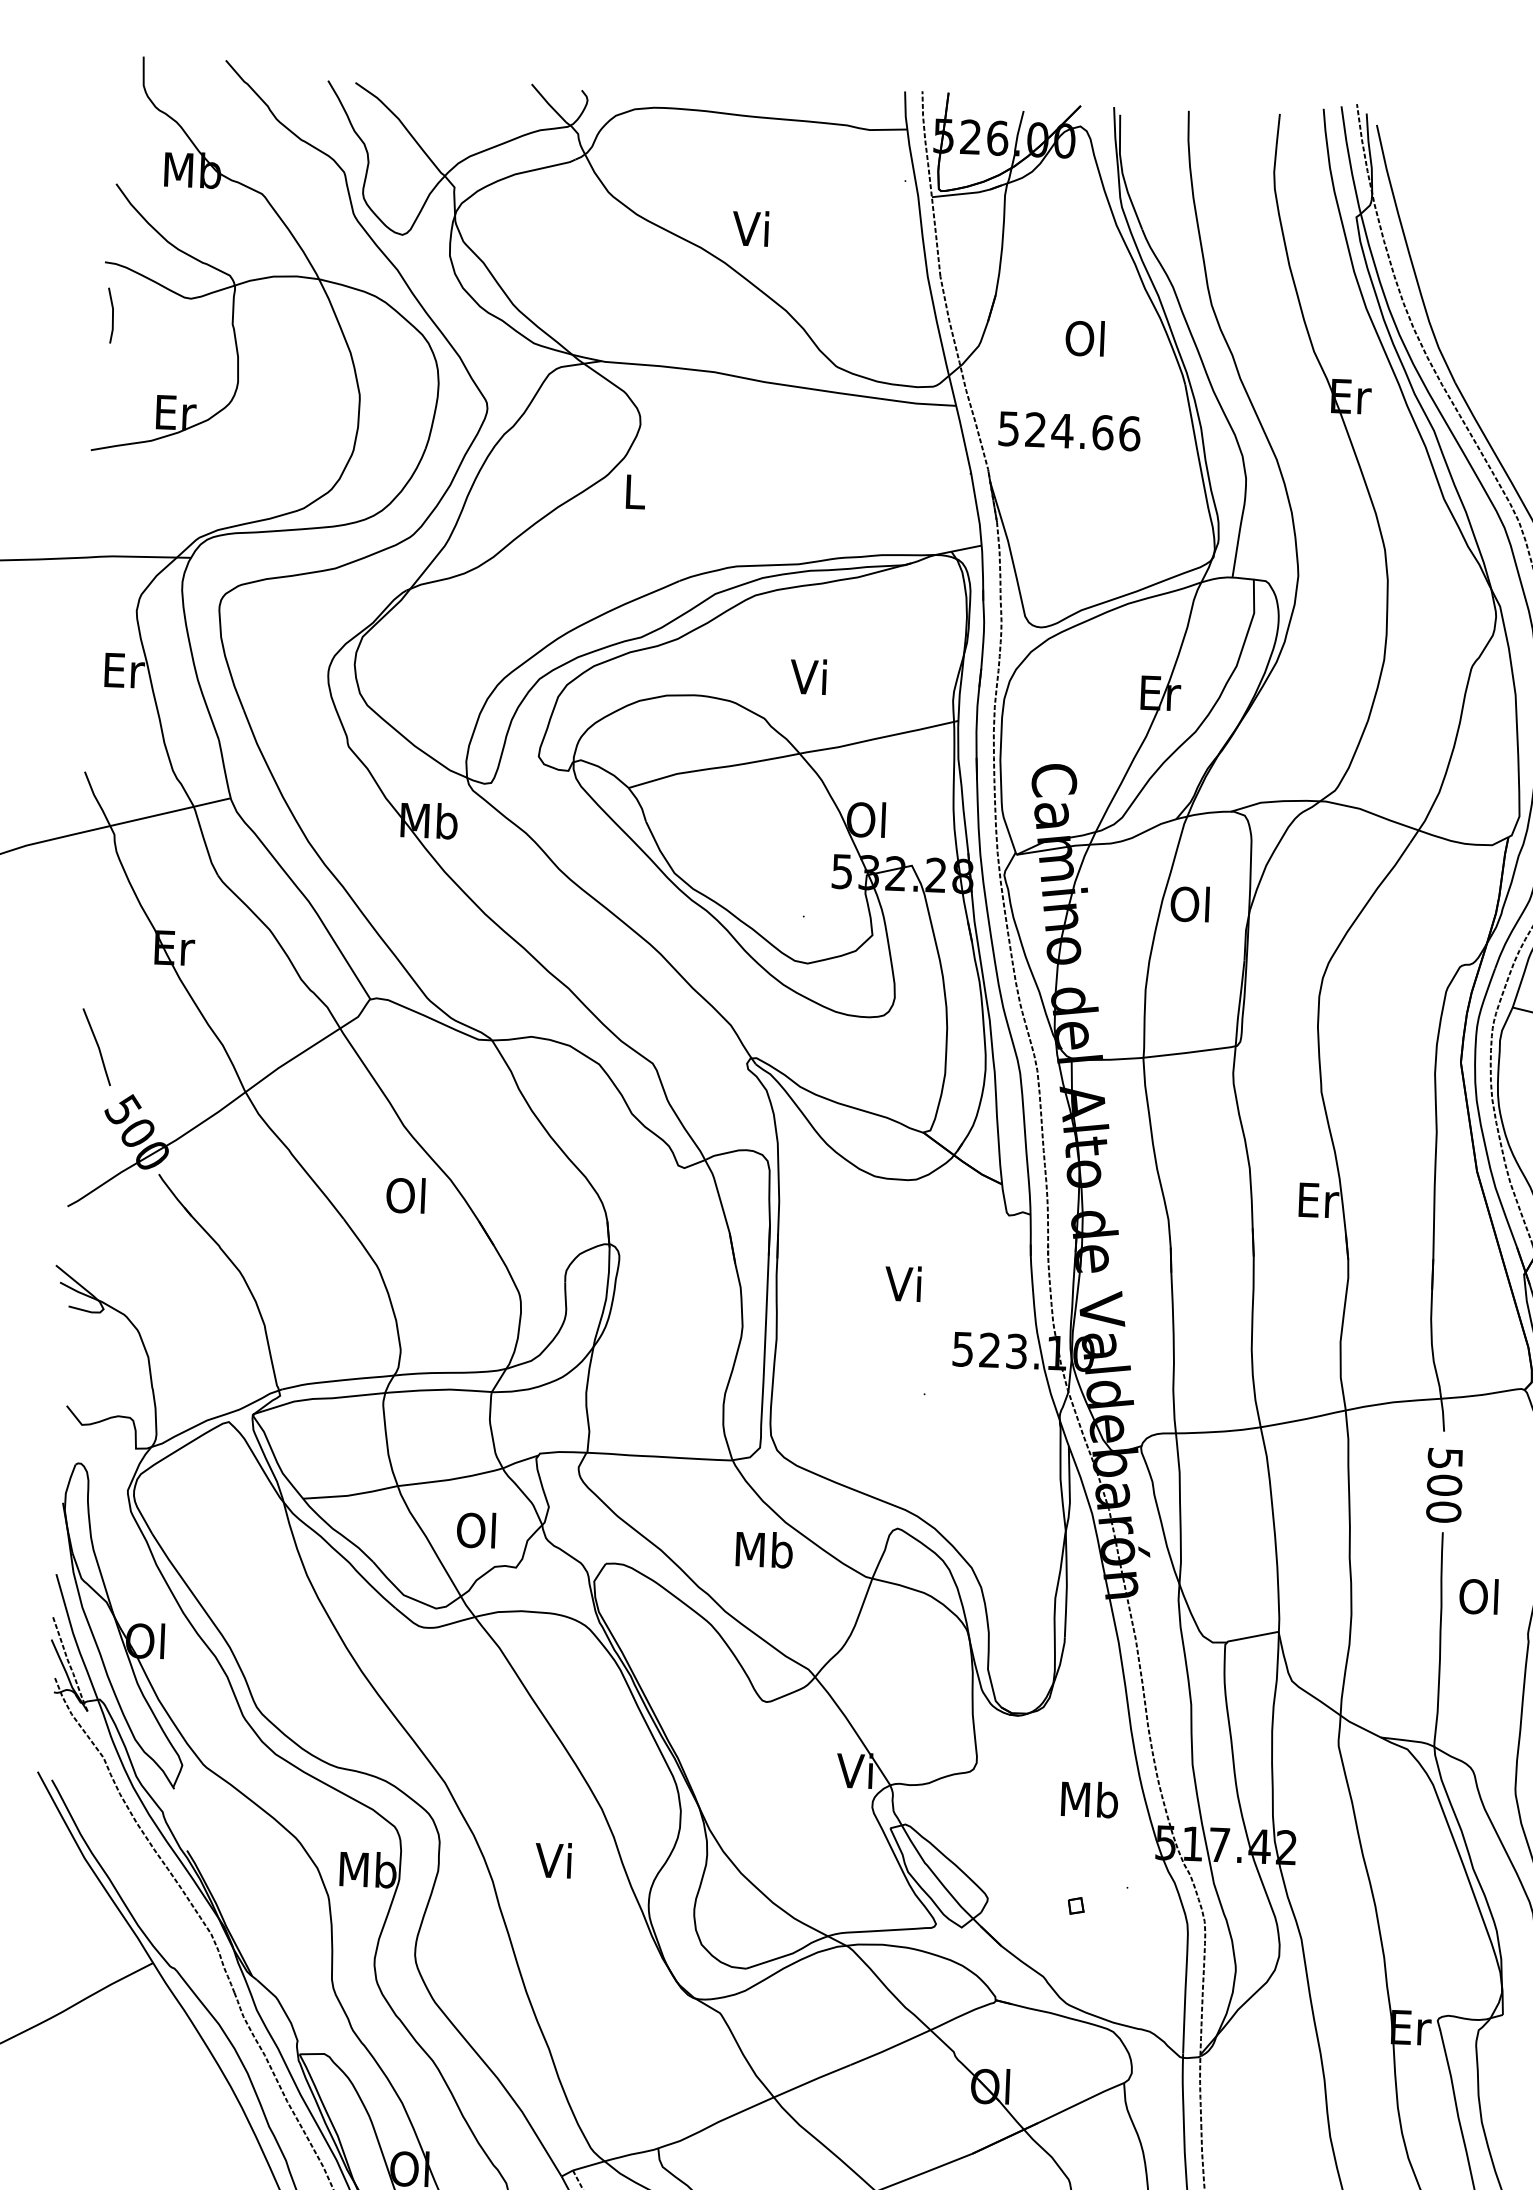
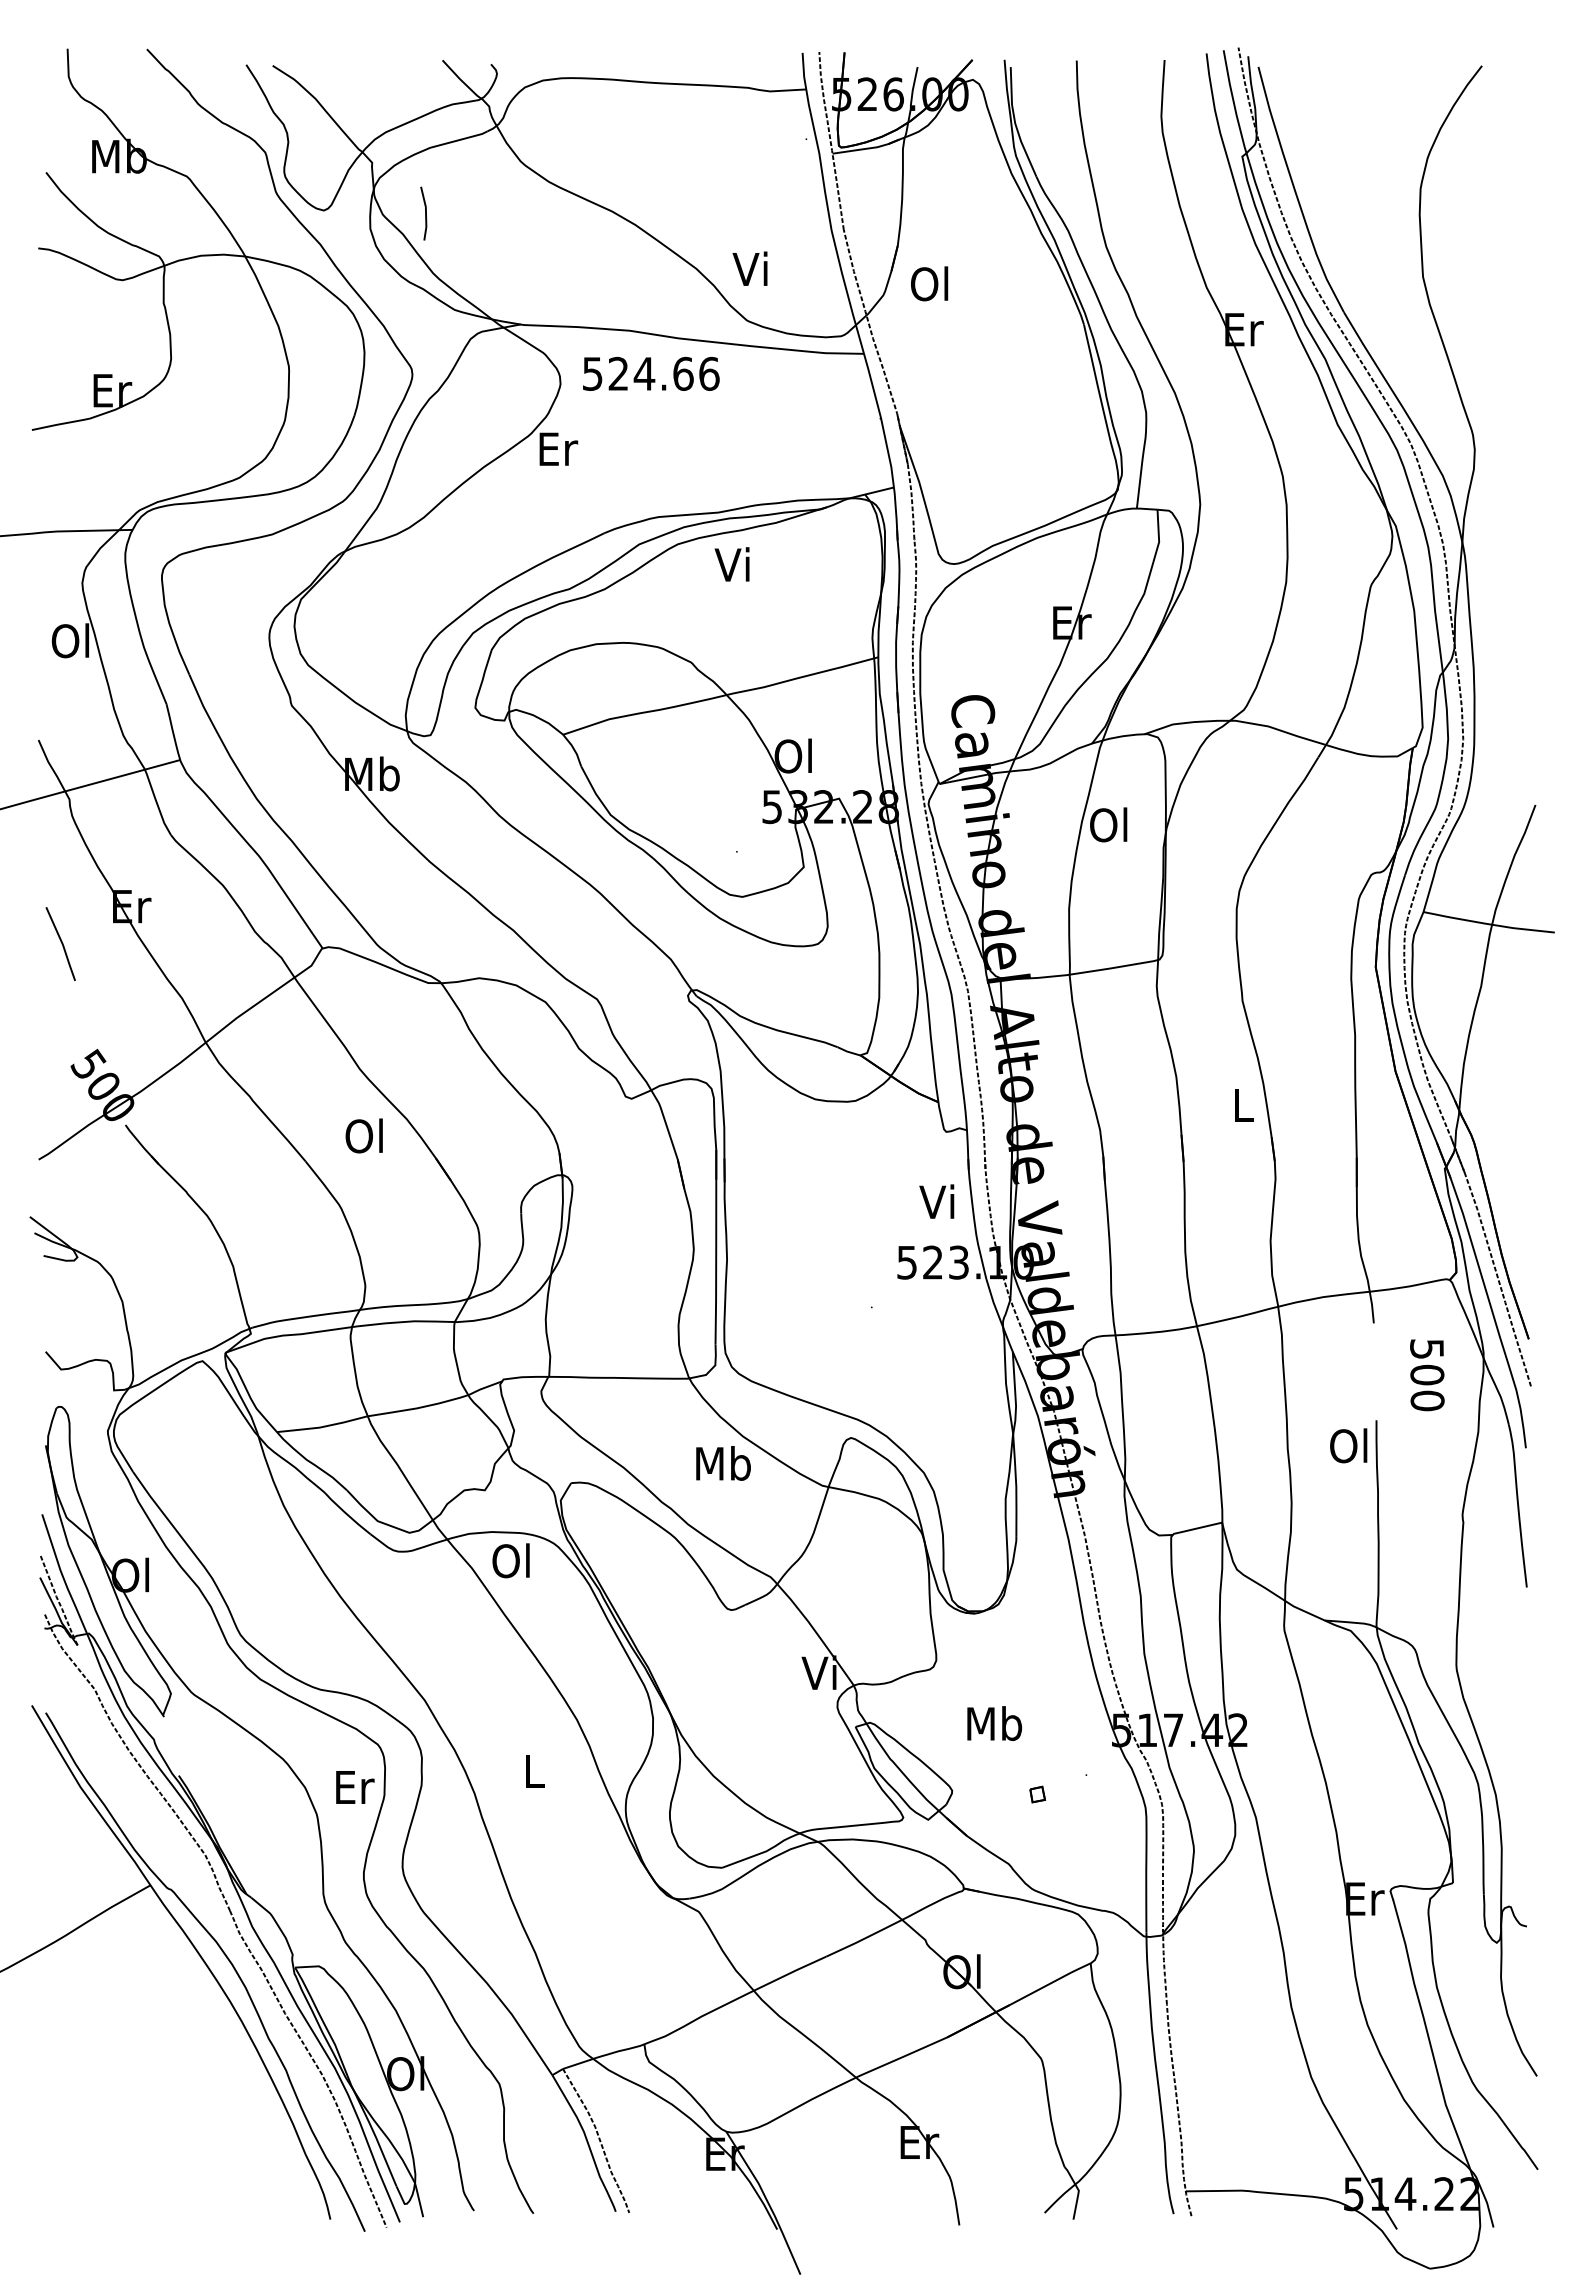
text: (750, 228) -> (749, 268), moved
line: (112, 315) -> (425, 213), moved
text: (1085, 338) -> (929, 283), moved
text: (1069, 430) -> (651, 373), moved
text: (635, 491) -> (558, 448), L -> Er
text: (123, 669) -> (71, 640), Er -> Ol
text: (807, 676) -> (731, 564), moved
line: (96, 1045) -> (60, 942), moved
text: (1319, 1200) -> (1244, 1105), Er -> L
text: (902, 1283) -> (936, 1201), moved
text: (1444, 1485) -> (1427, 1375), moved
text: (475, 1529) -> (510, 1560), moved
text: (1478, 1596) -> (1348, 1445), moved
text: (1089, 1799) -> (994, 1723), moved
text: (552, 1859) -> (531, 1770), Vi -> L
text: (368, 1869) -> (354, 1786), Mb -> Er

